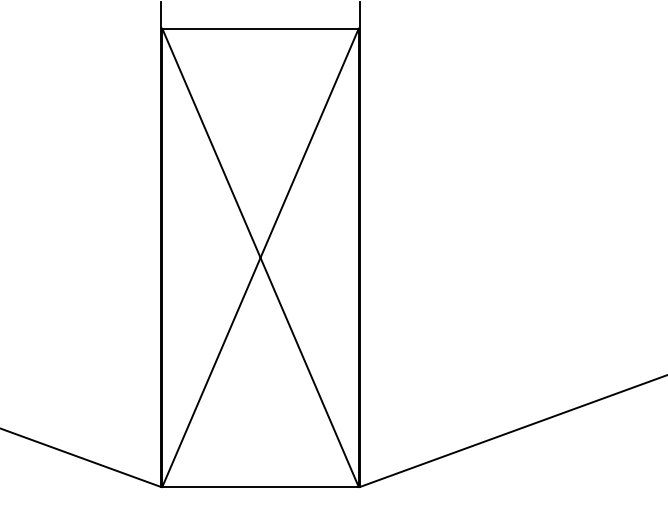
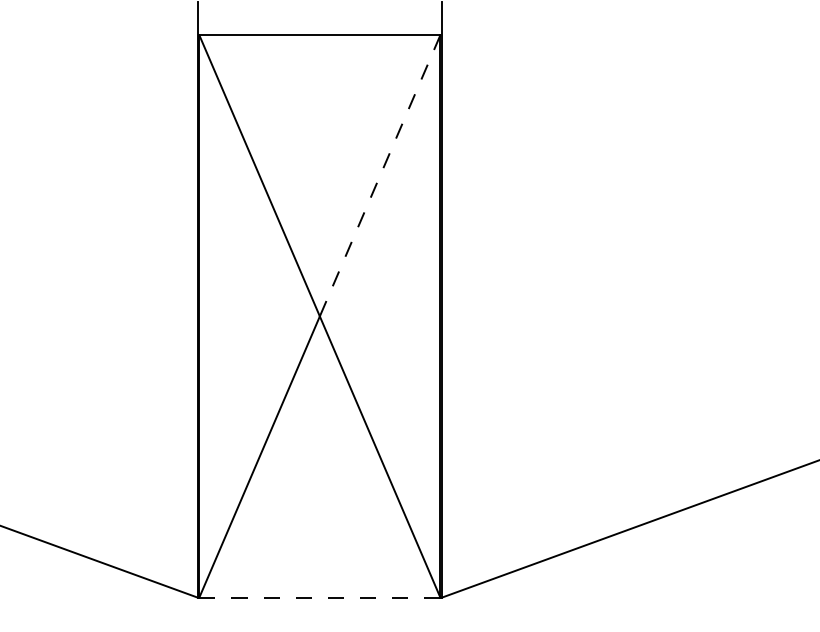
line: (309, 143) -> (379, 176), solid -> dashed
line: (261, 486) -> (321, 597), solid -> dashed

